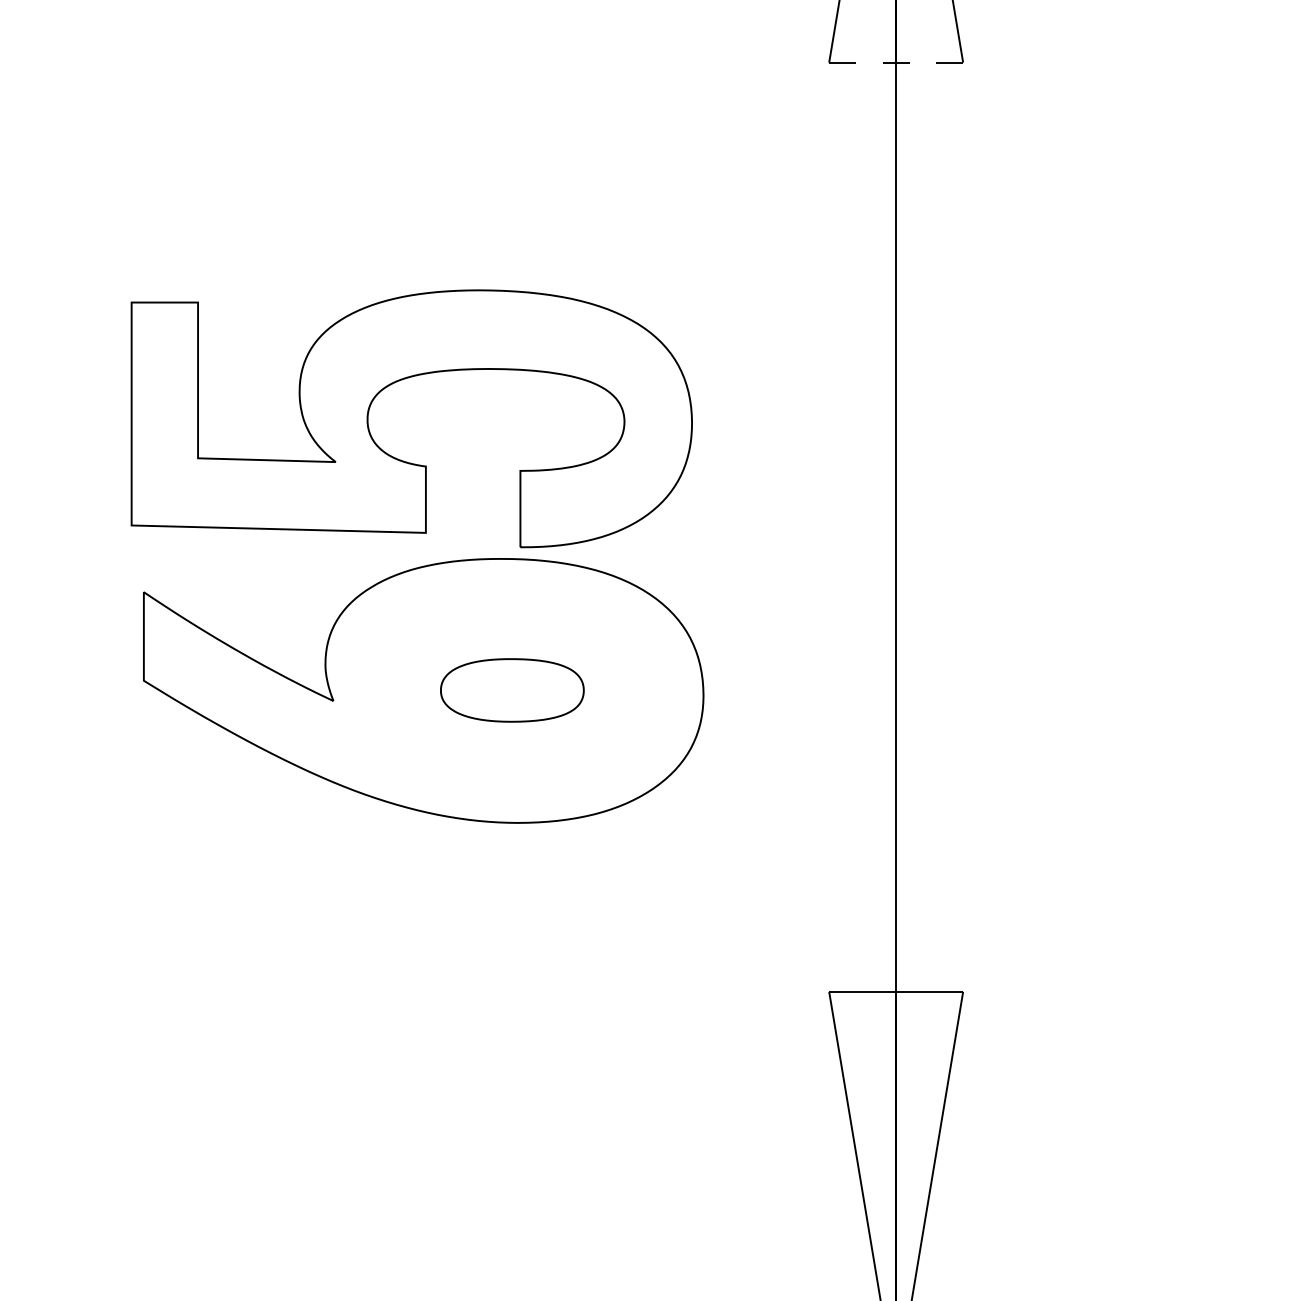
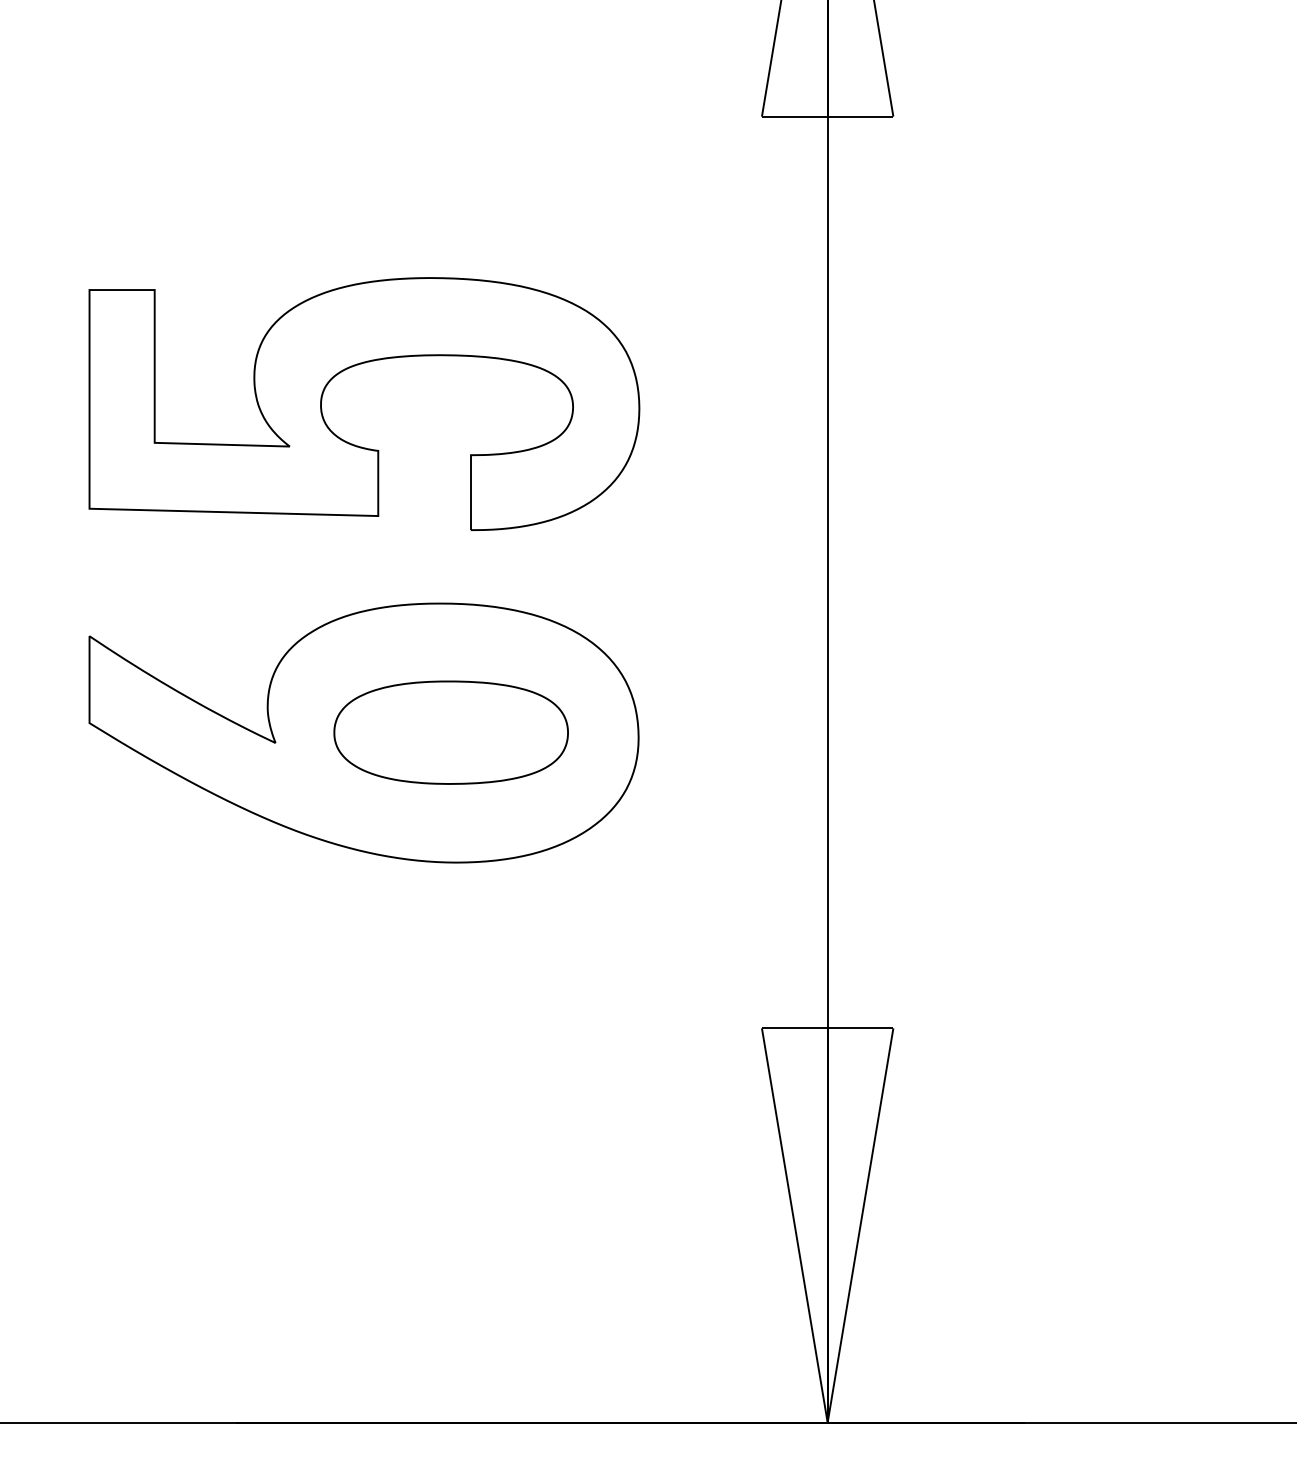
line: (896, 62) -> (827, 116), dashed -> solid
part: (399, 381) -> (352, 367), moved
part: (511, 690) -> (450, 732), size x1.67

